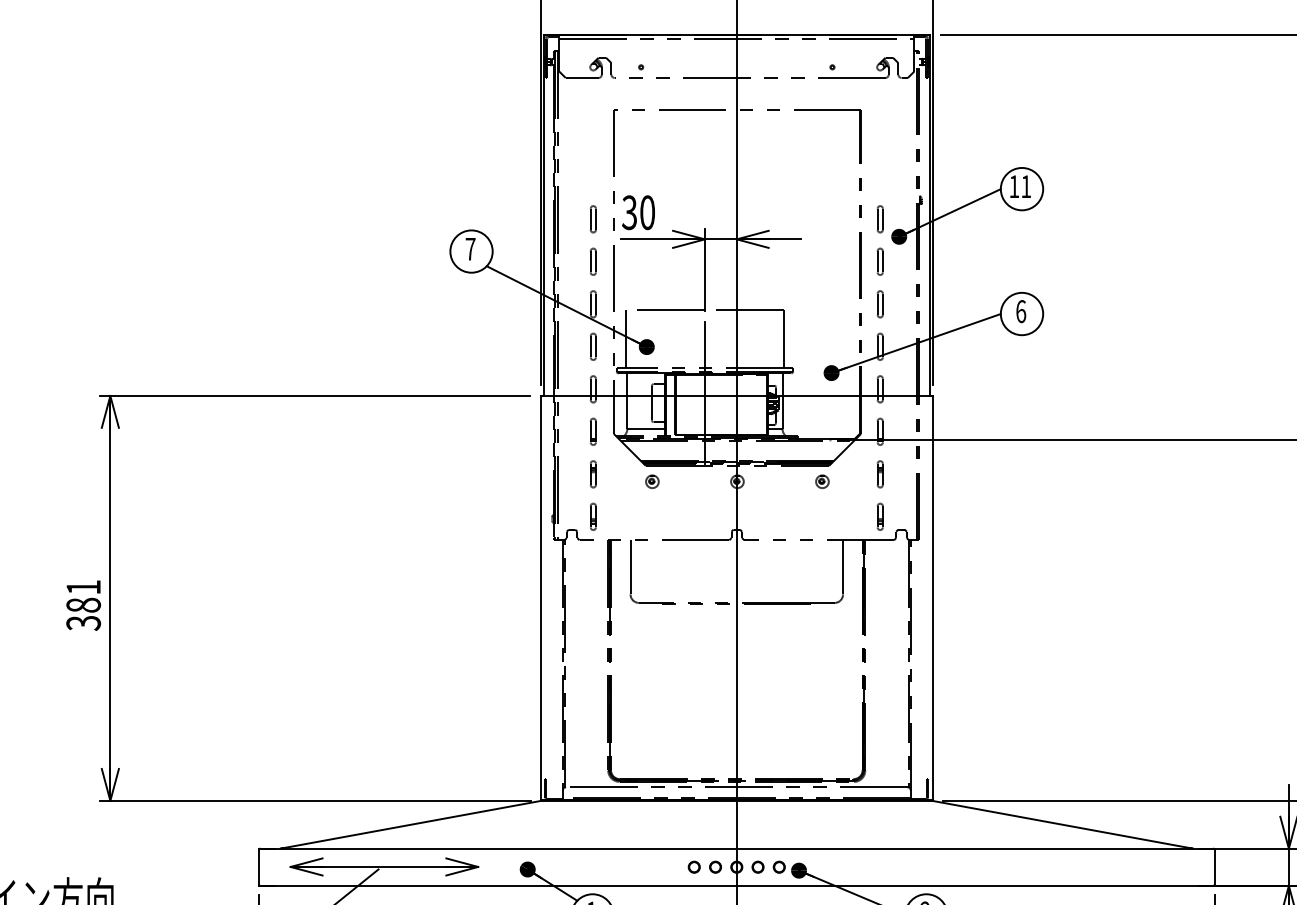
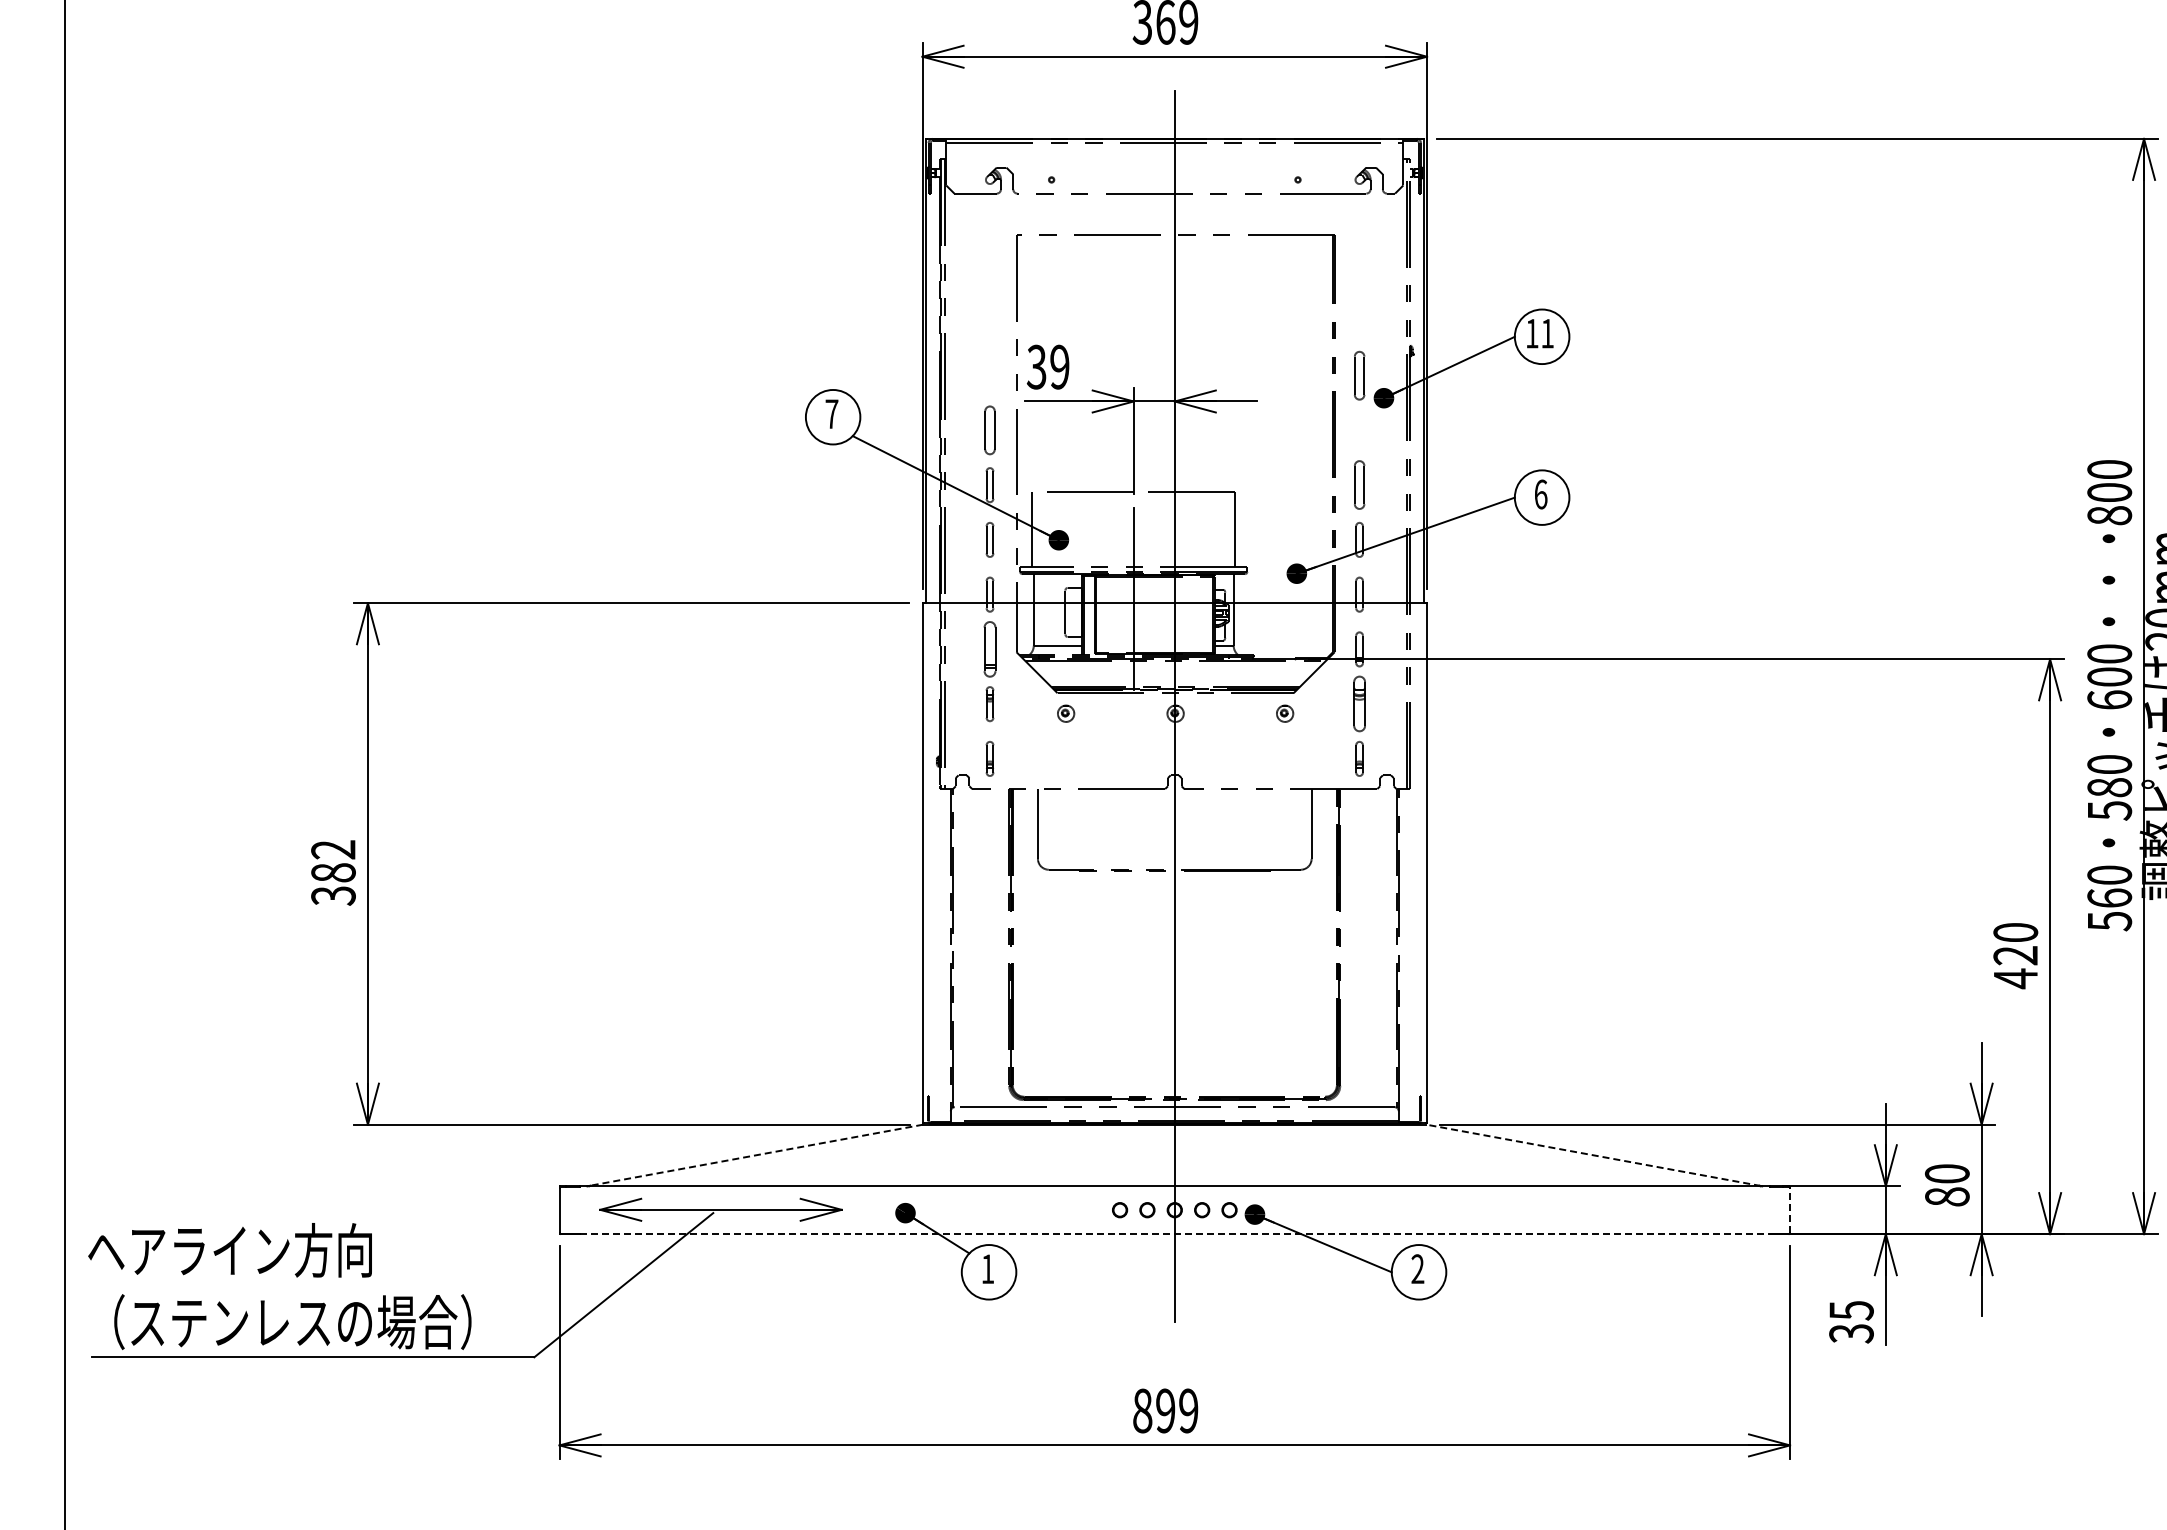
text: (647, 212) -> (1059, 366), 30 -> 39
part: (592, 219) -> (989, 375), removed
part: (880, 219) -> (1359, 375), size x1.4
part: (592, 261) -> (989, 430), size x1.4
part: (880, 261) -> (1359, 430), removed
part: (880, 304) -> (1359, 485), size x1.4
part: (592, 431) -> (989, 649), size x1.6
part: (880, 474) -> (1359, 704), size x1.6
text: (83, 587) -> (333, 849), 381 -> 382
line: (411, 824) -> (755, 1155), solid -> dashed
line: (1061, 824) -> (1593, 1155), solid -> dashed
line: (1214, 866) -> (1790, 1209), solid -> dashed
line: (736, 886) -> (1174, 1234), solid -> dashed

